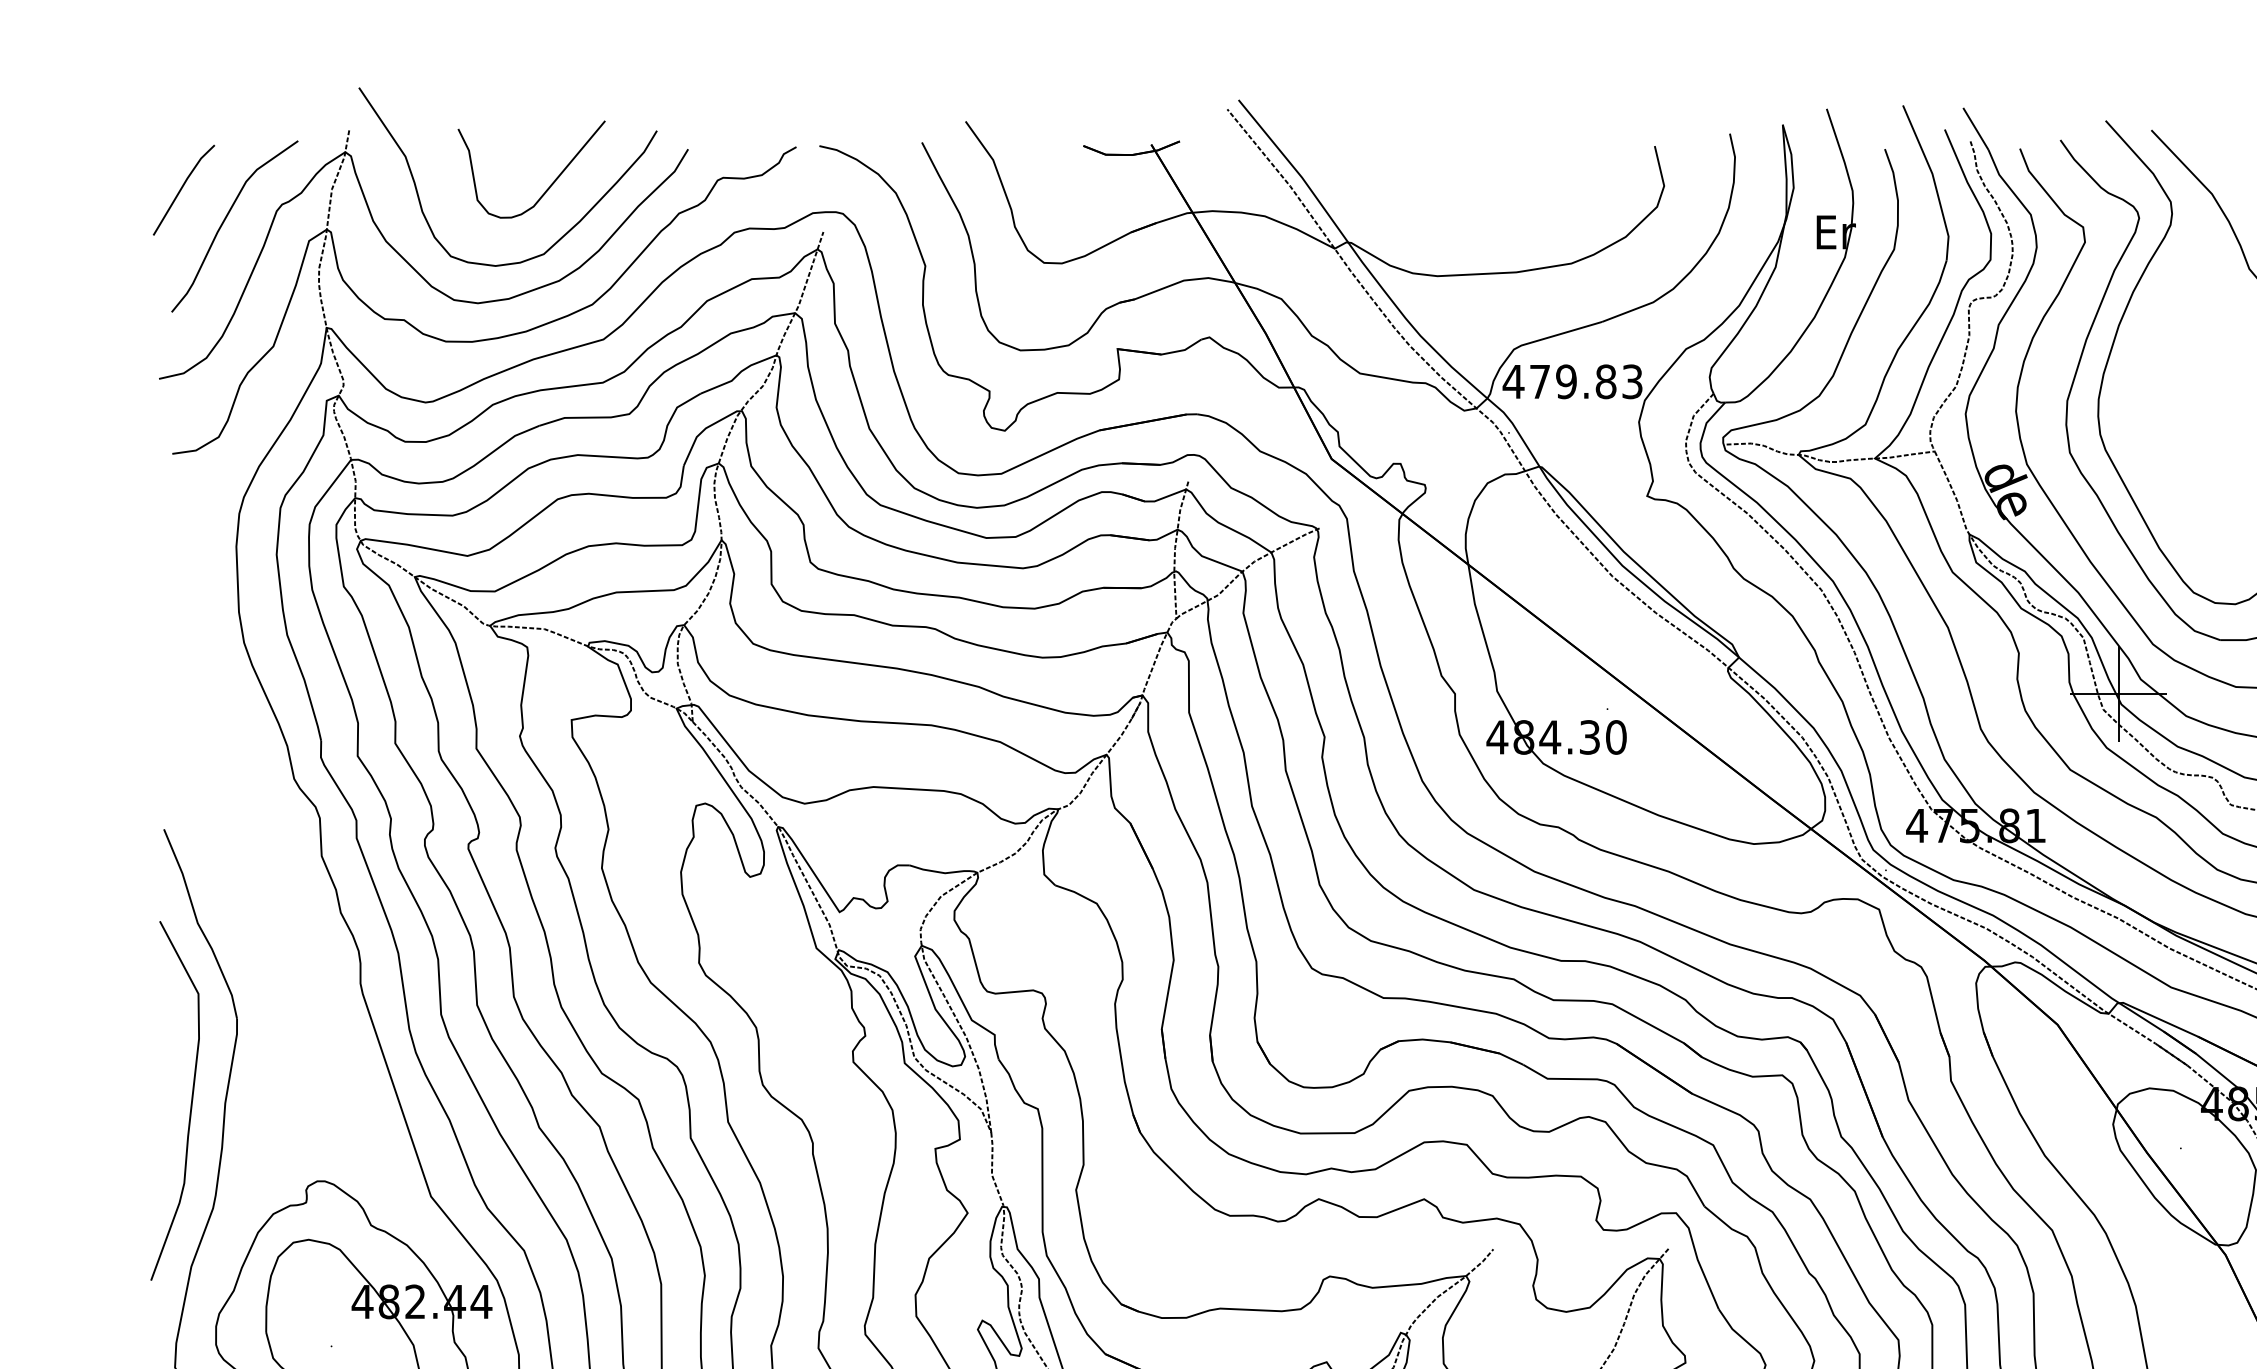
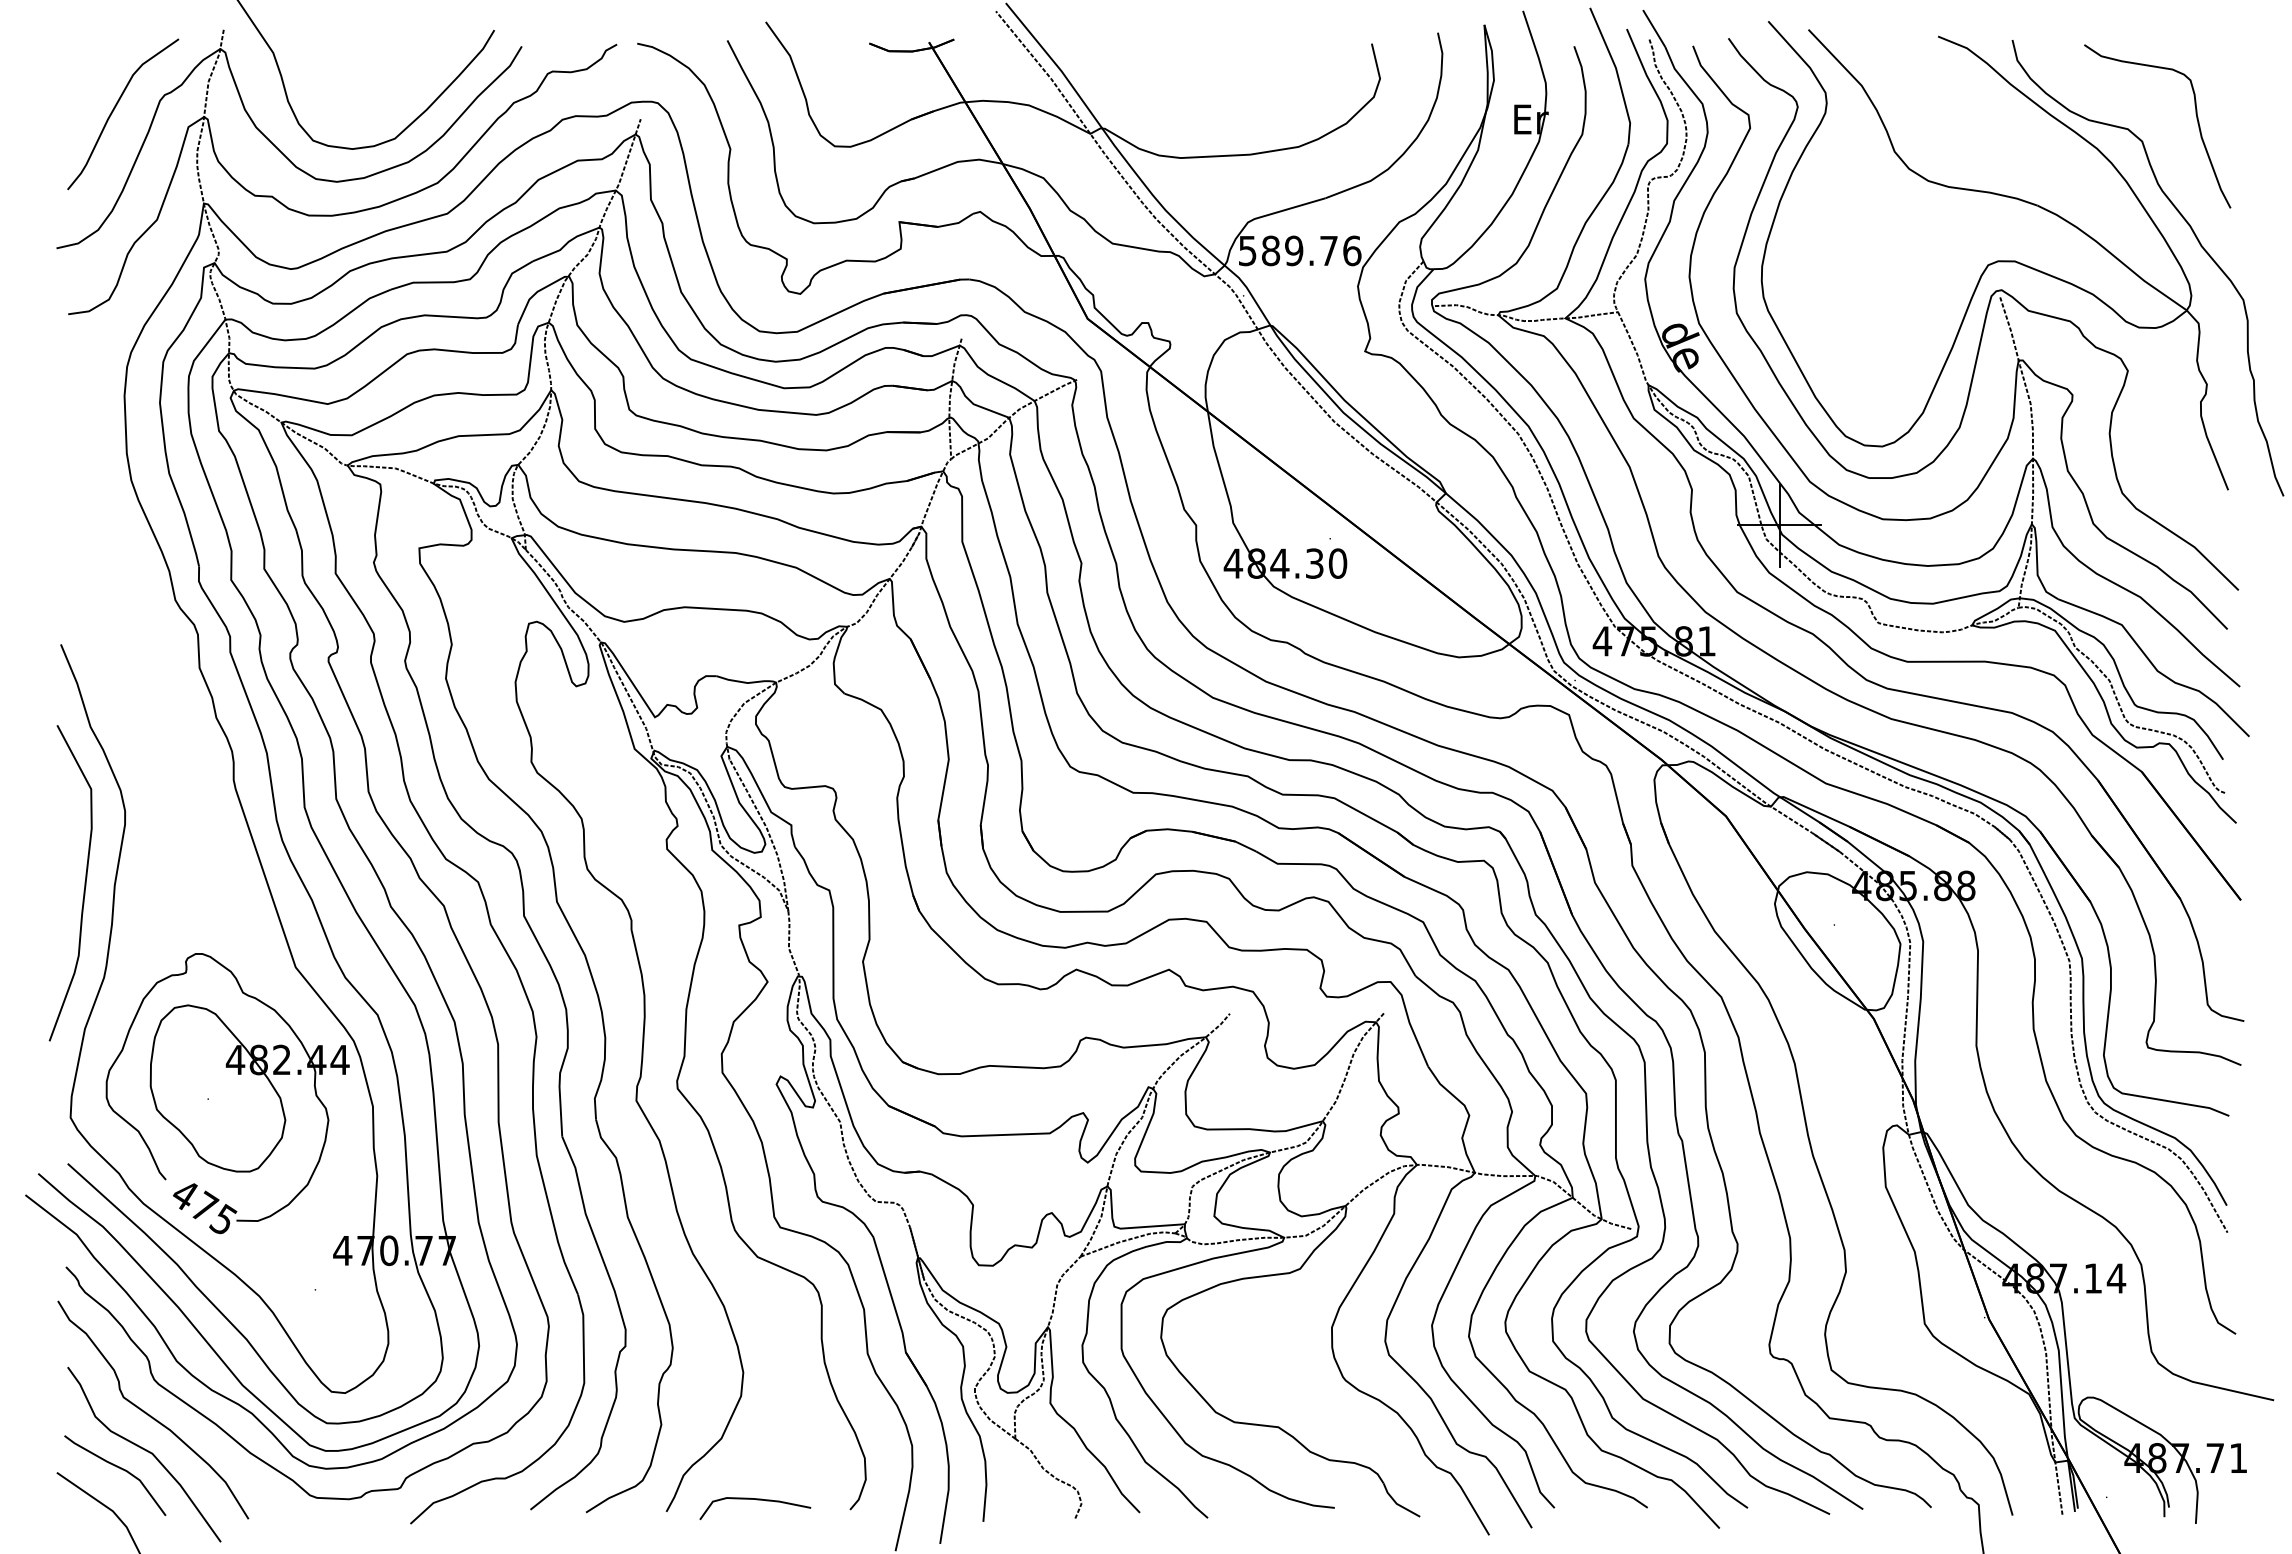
curve: (550, 184) -> (400, 77), removed
line: (181, 190) -> (76, 82), removed
text: (1572, 381) -> (1299, 250), 479.83 -> 589.76

